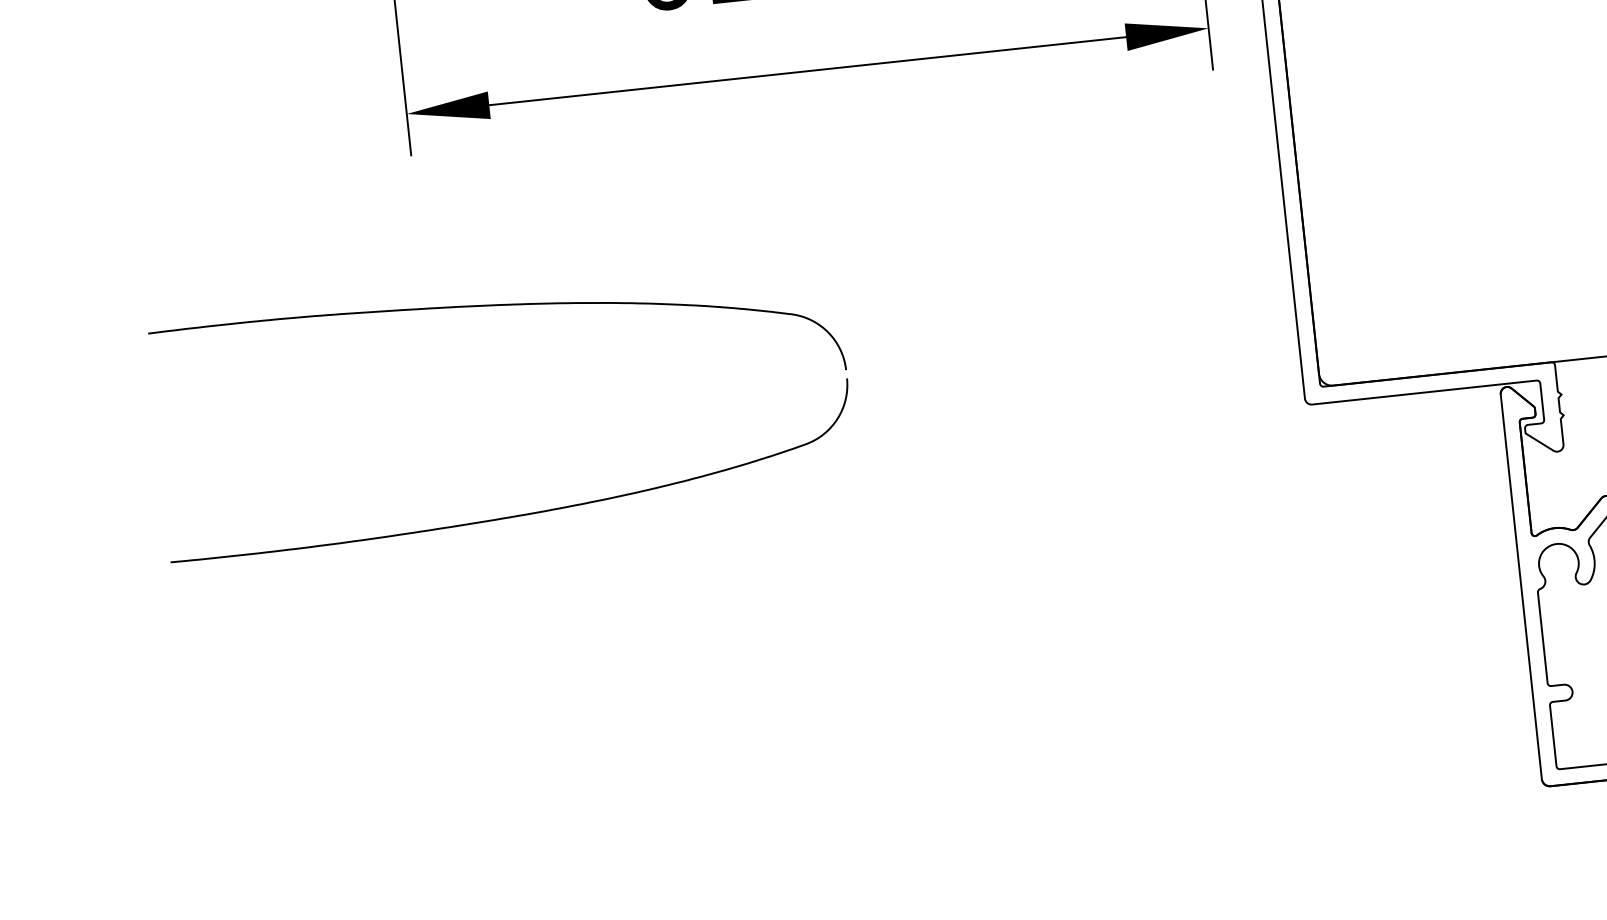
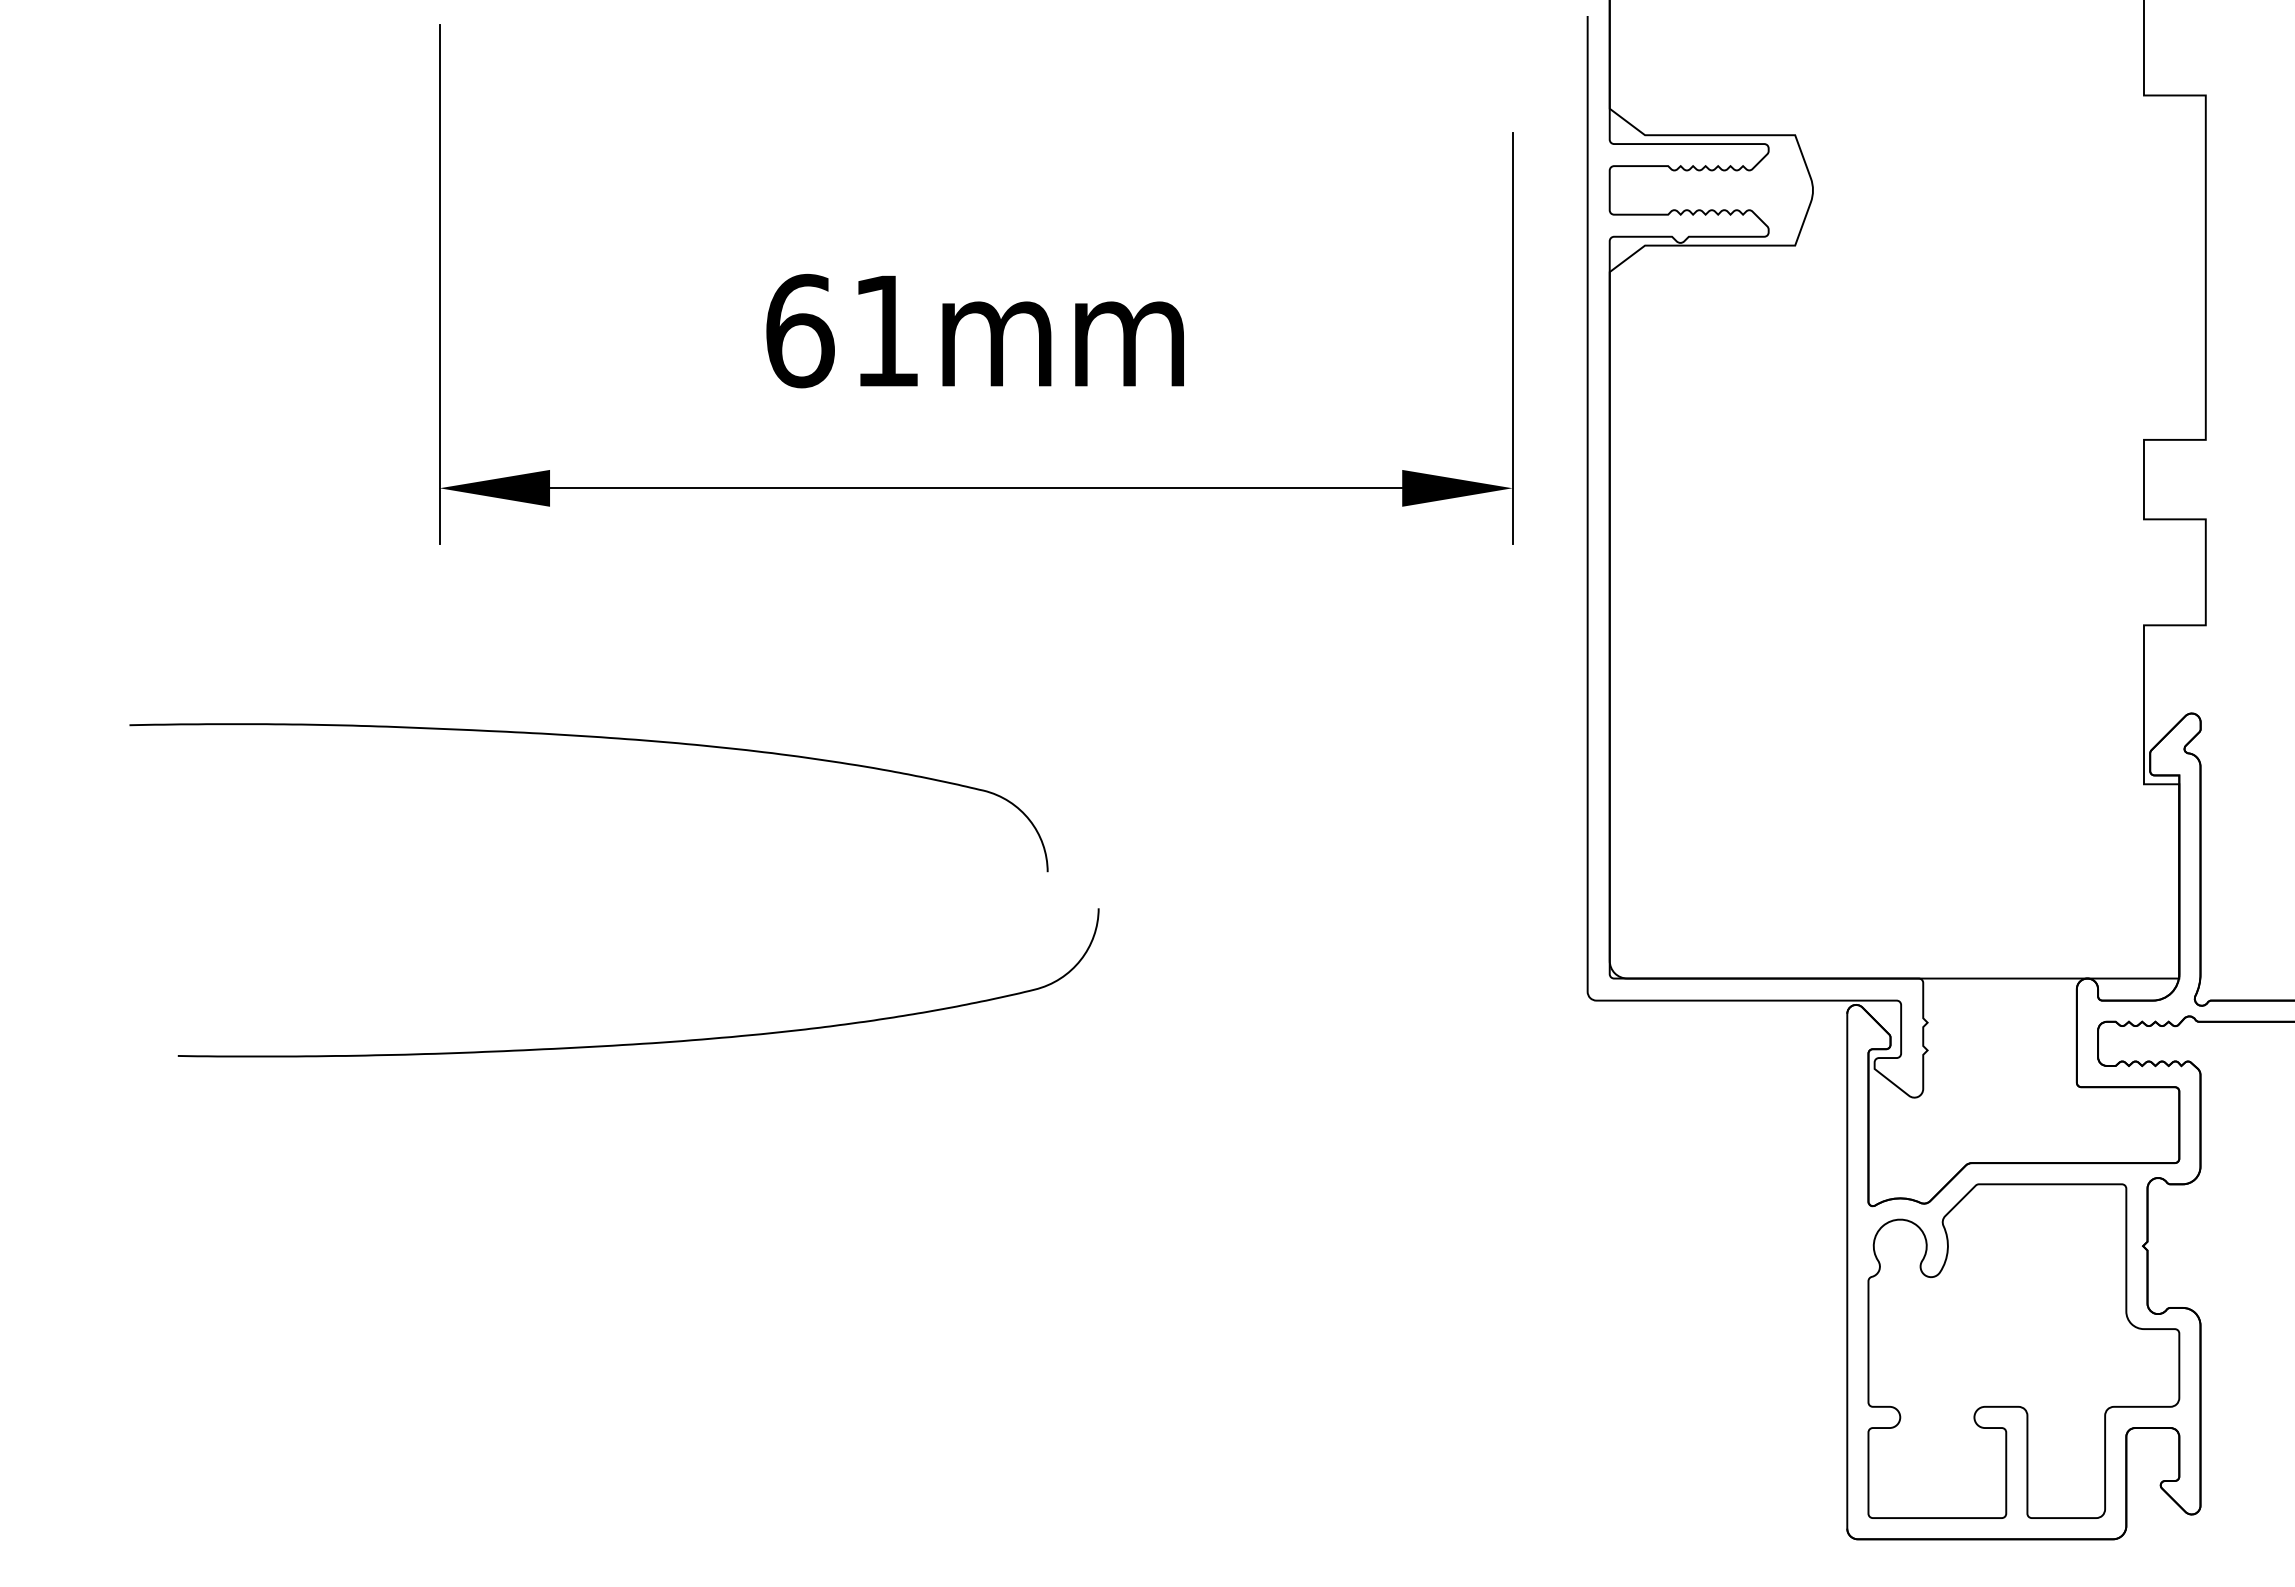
curve: (492, 306) -> (588, 737), moved
curve: (516, 515) -> (642, 1042), moved

